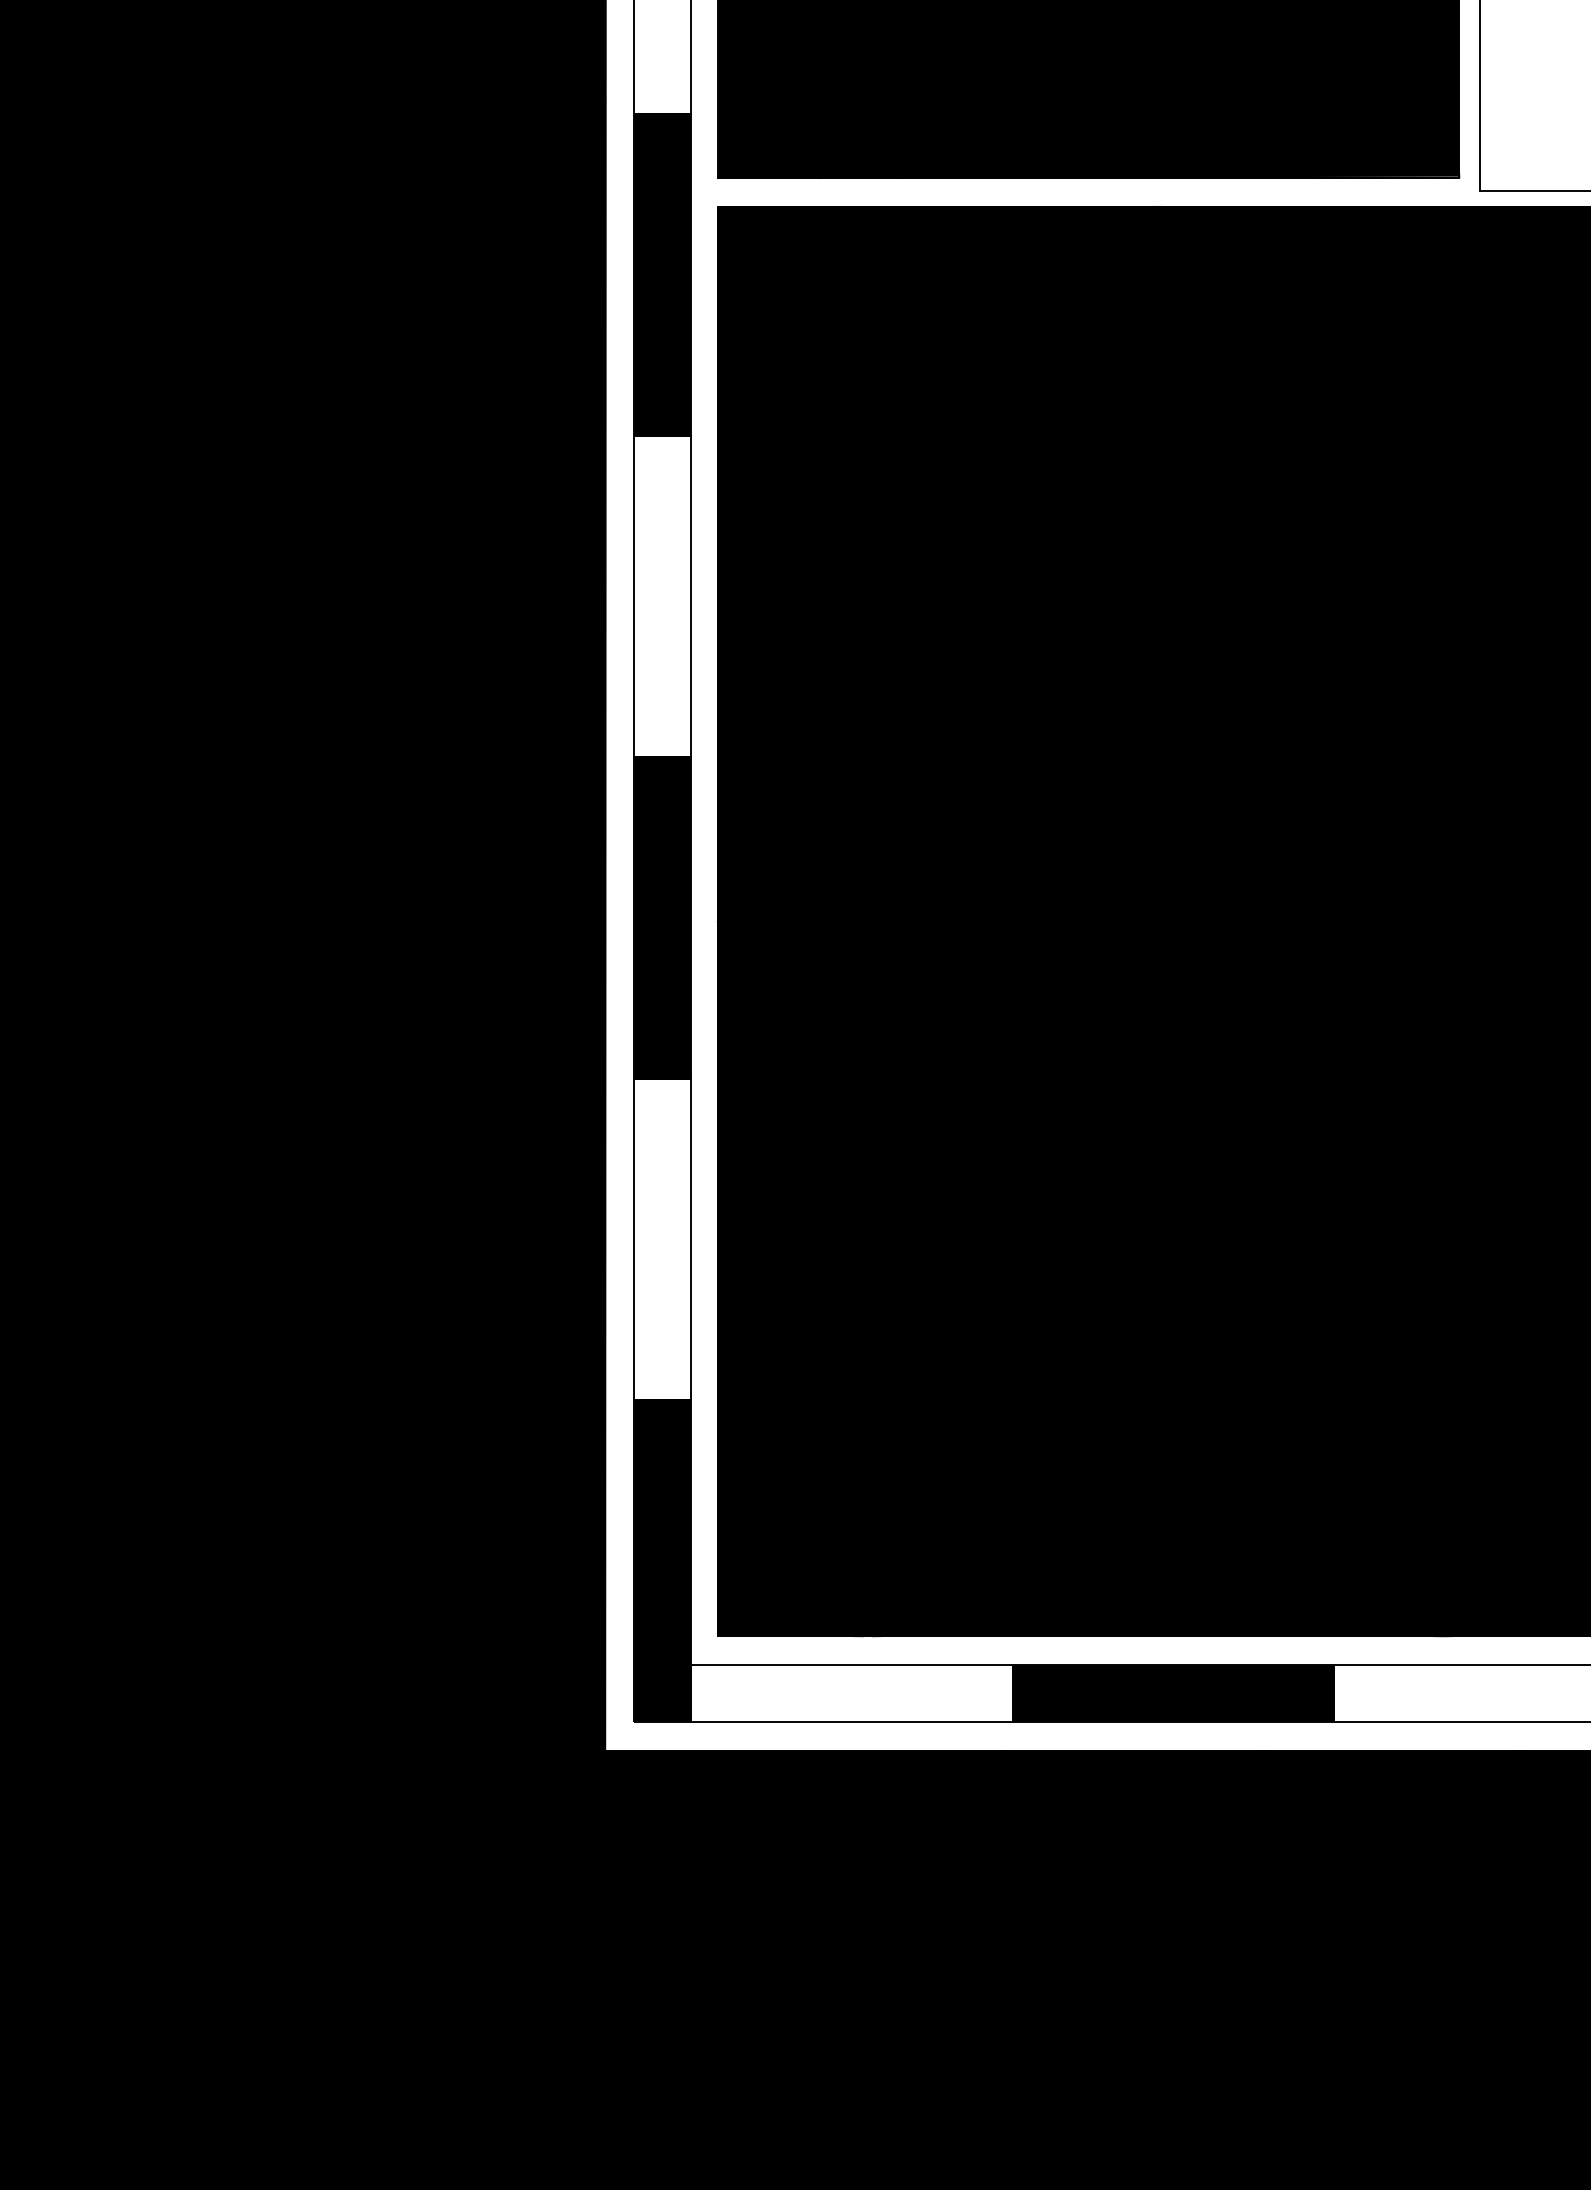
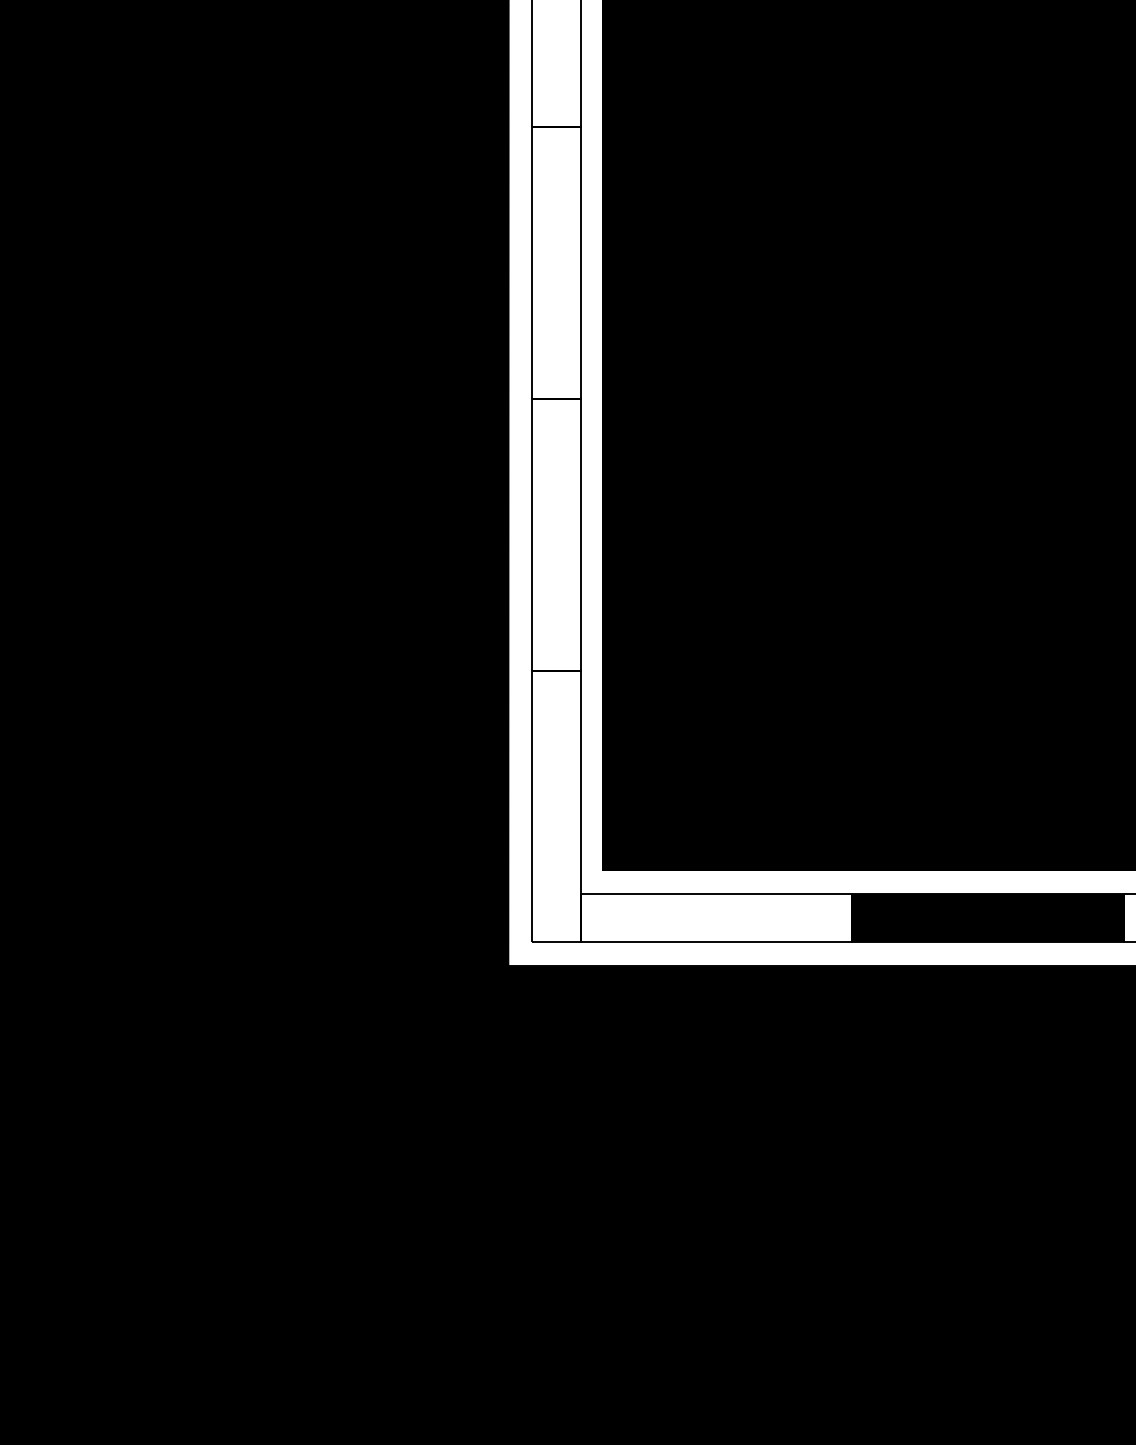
fill: (661, 917) -> (555, 262), removed
fill: (661, 1560) -> (555, 805), removed

